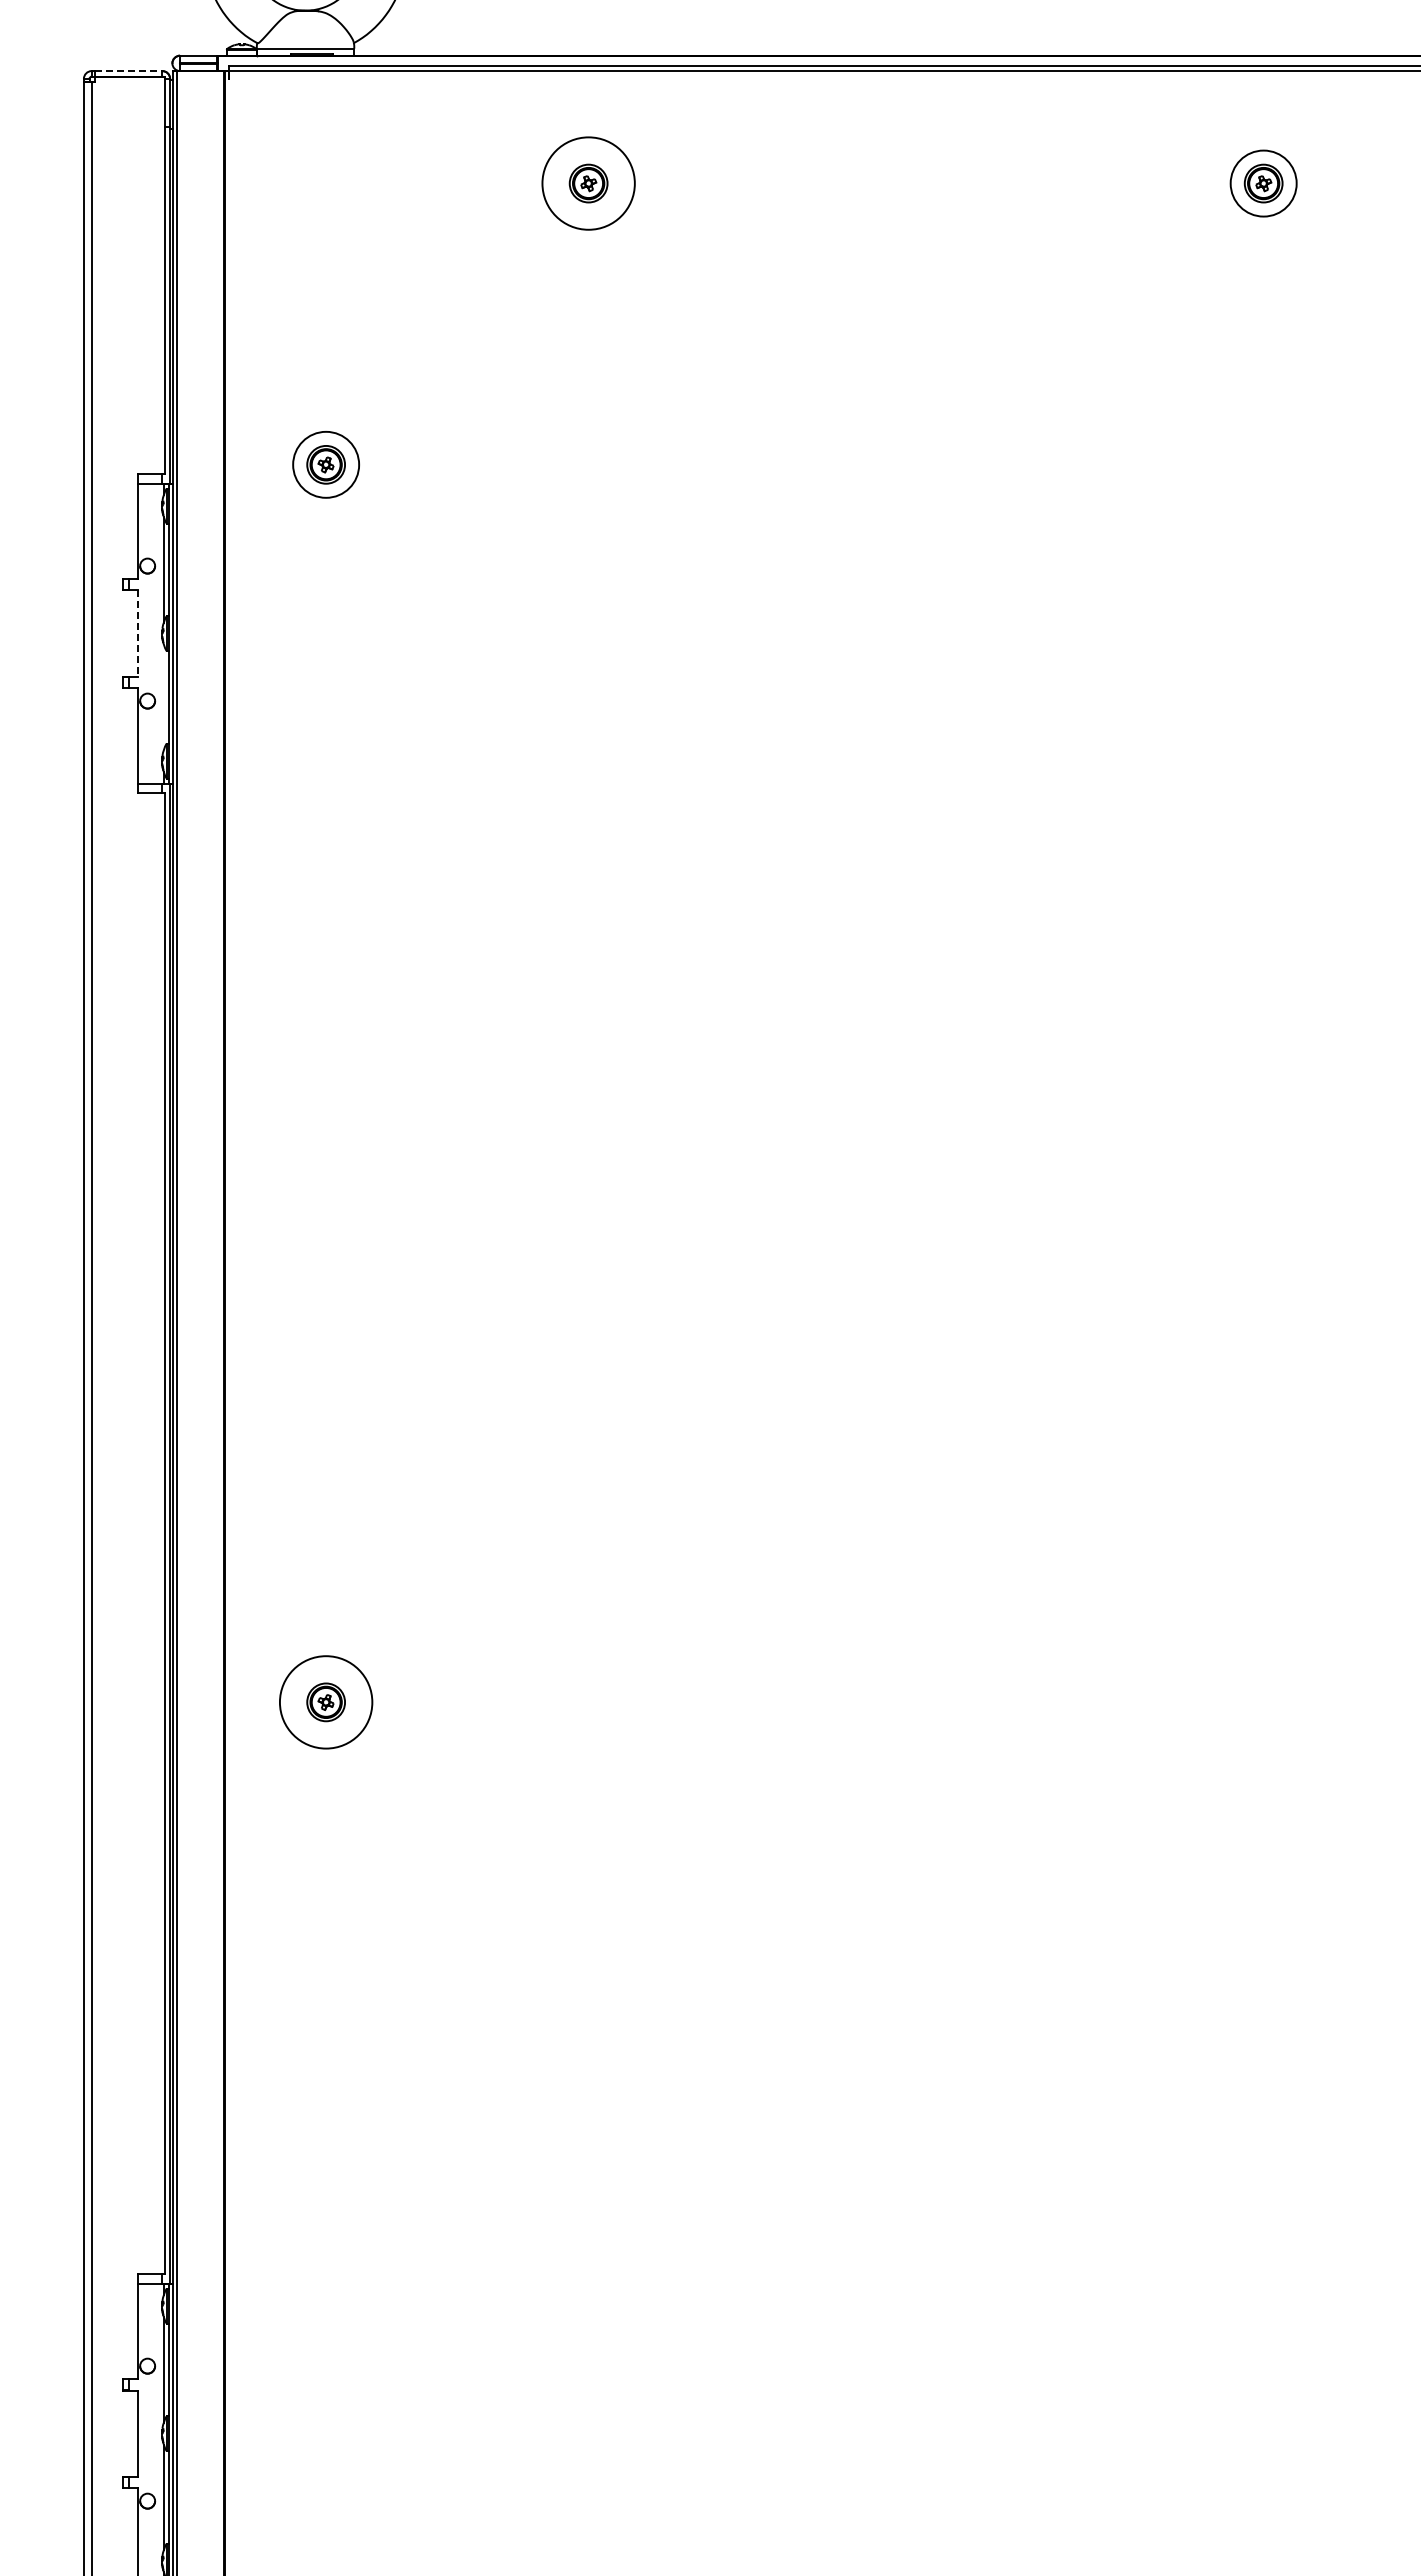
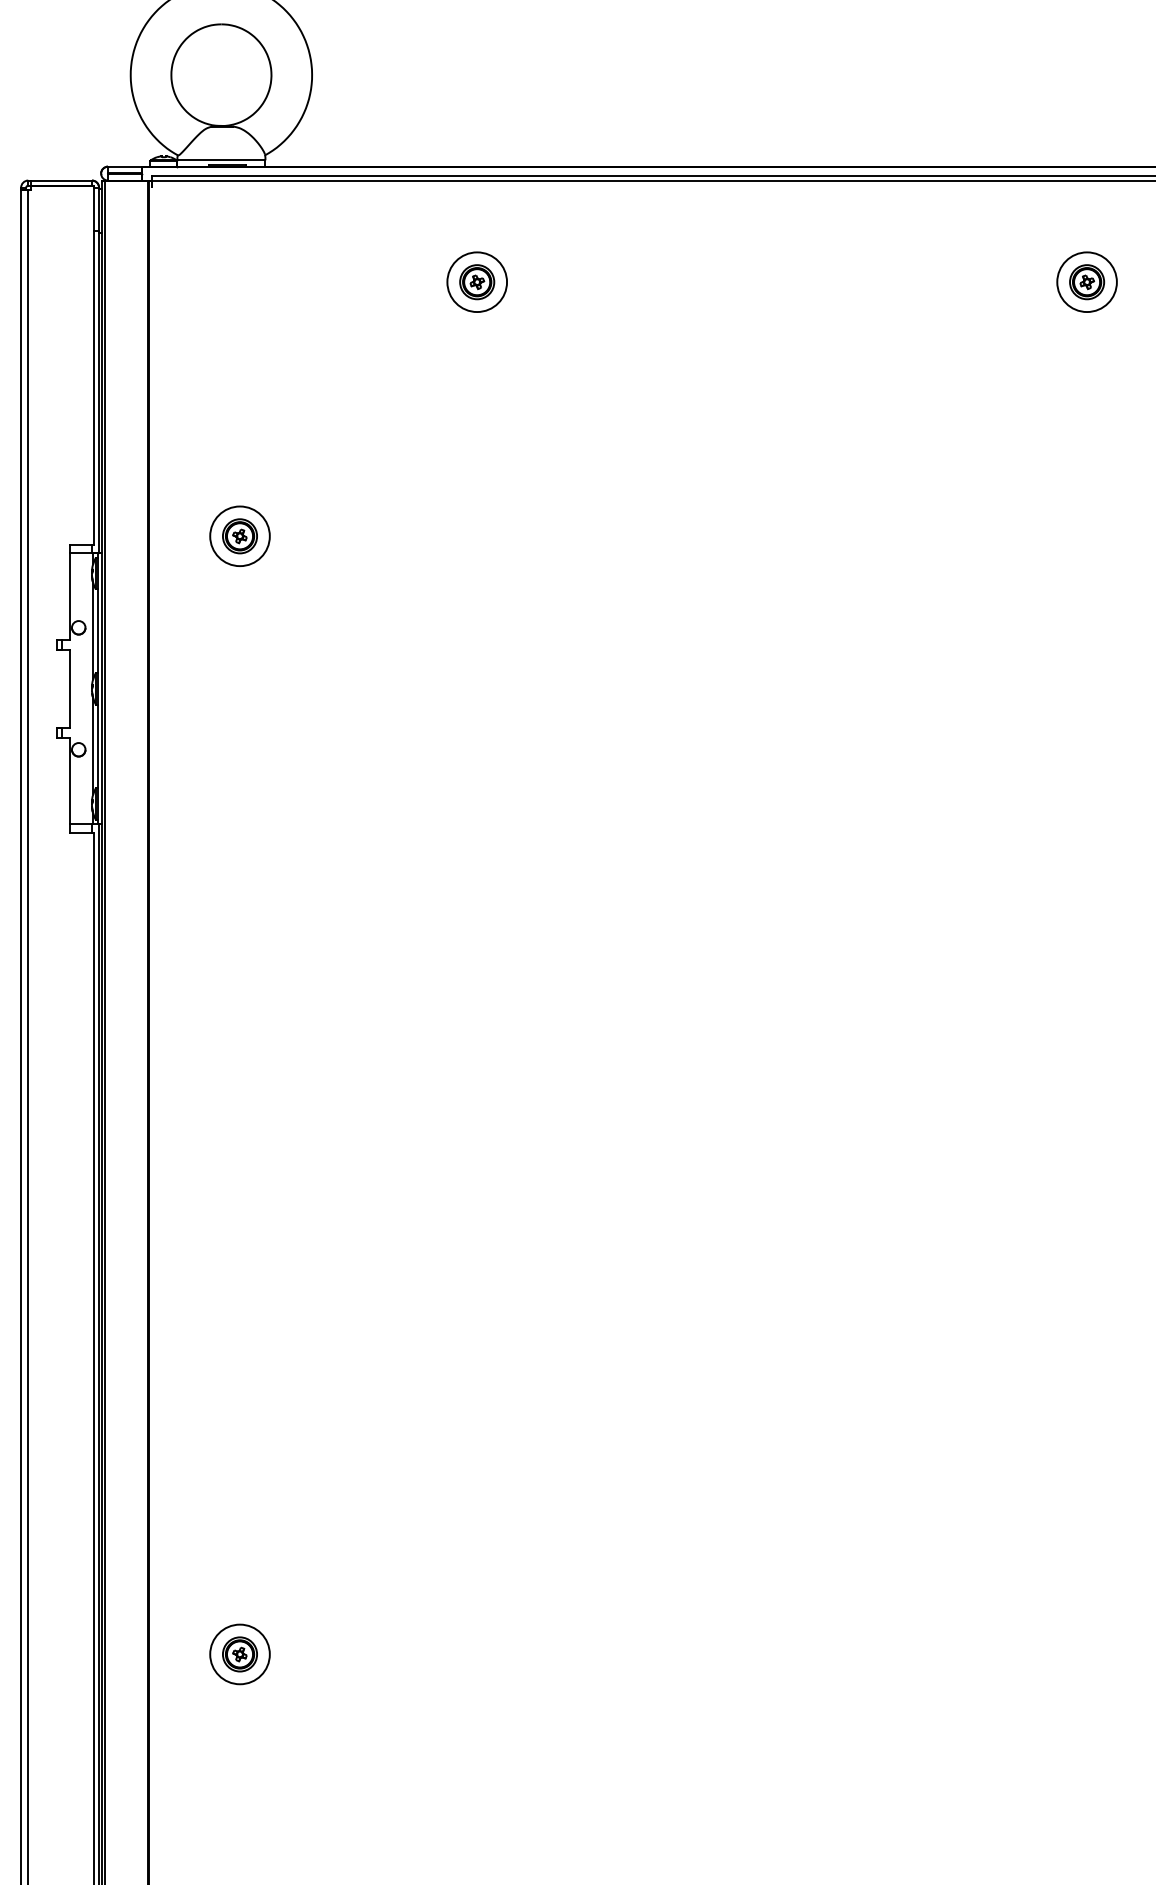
line: (128, 71) -> (61, 180), dashed -> solid
circle: (588, 183) -> (477, 282), size x0.71
line: (138, 634) -> (70, 689), dashed -> solid
line: (163, 697) -> (93, 746), added
circle: (326, 1702) -> (240, 1654), size x0.71

